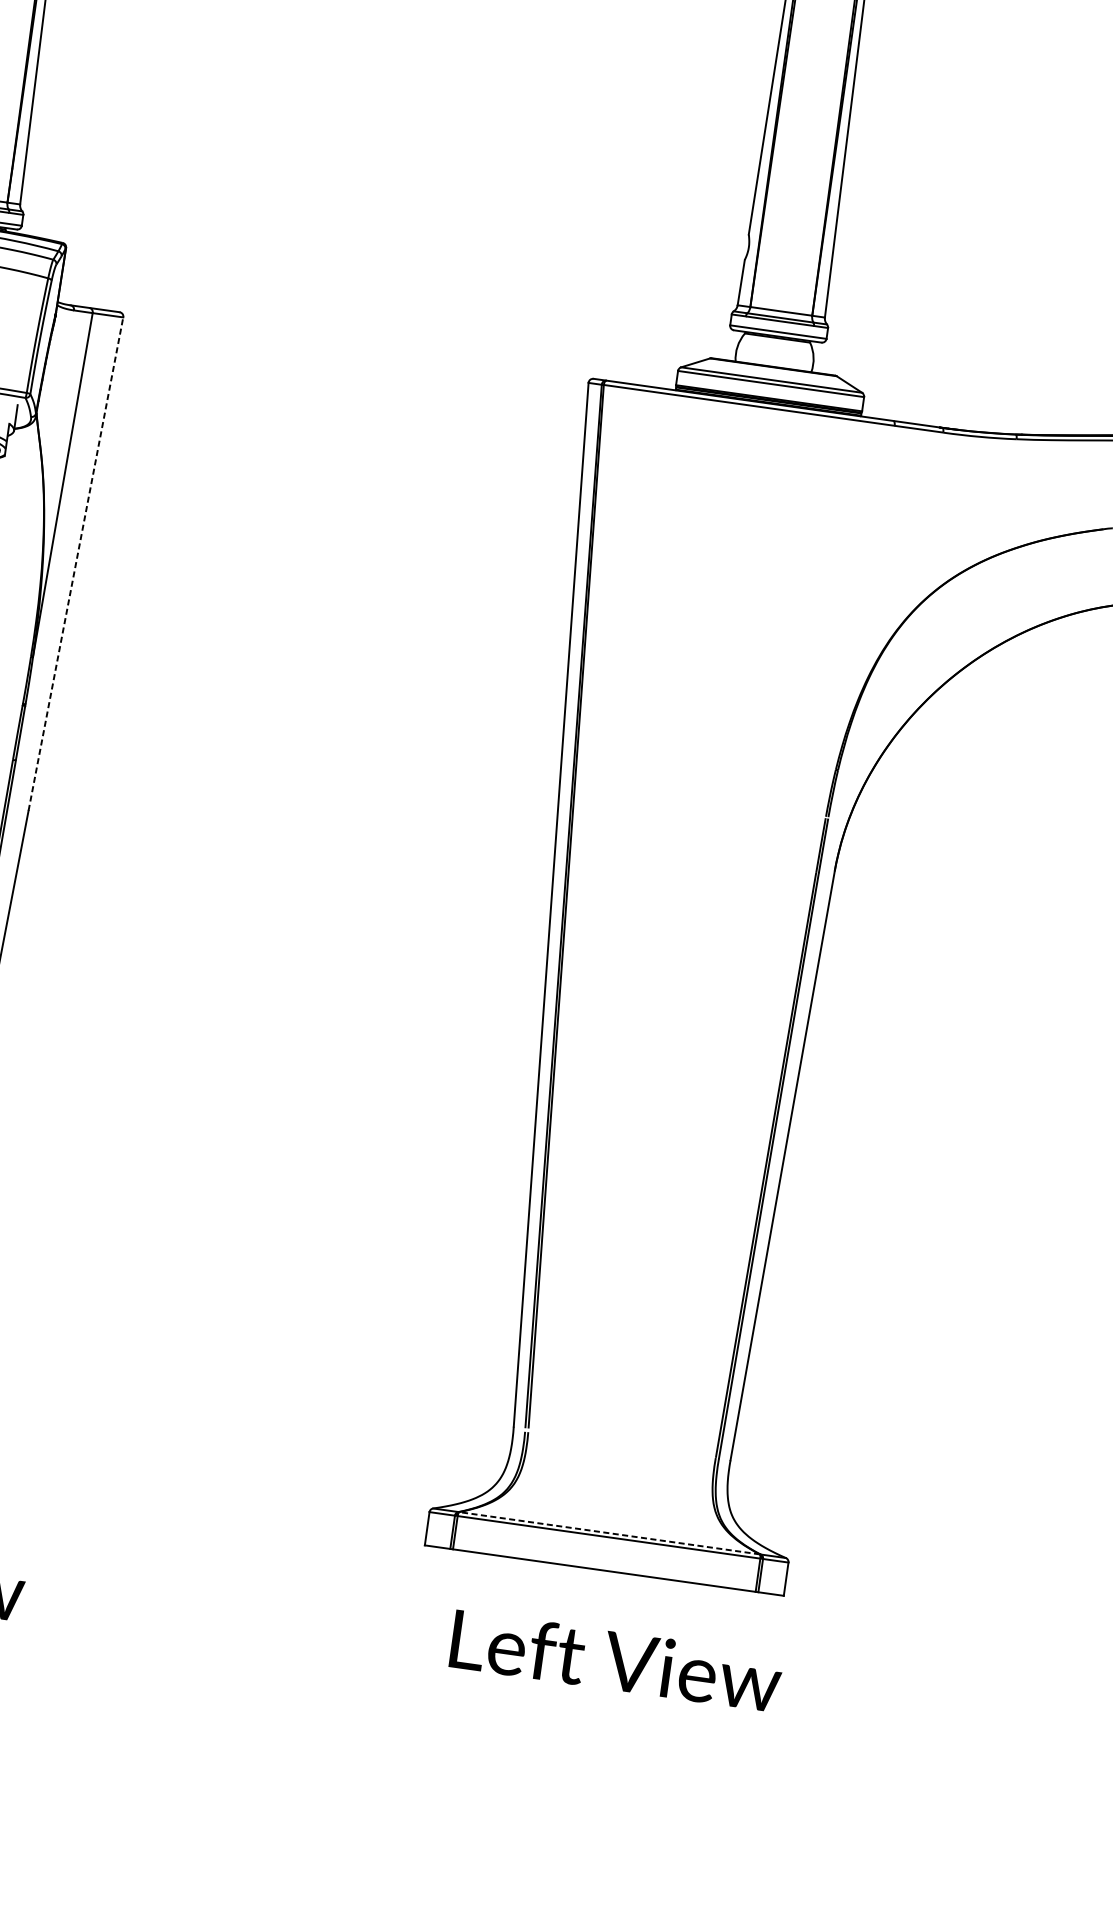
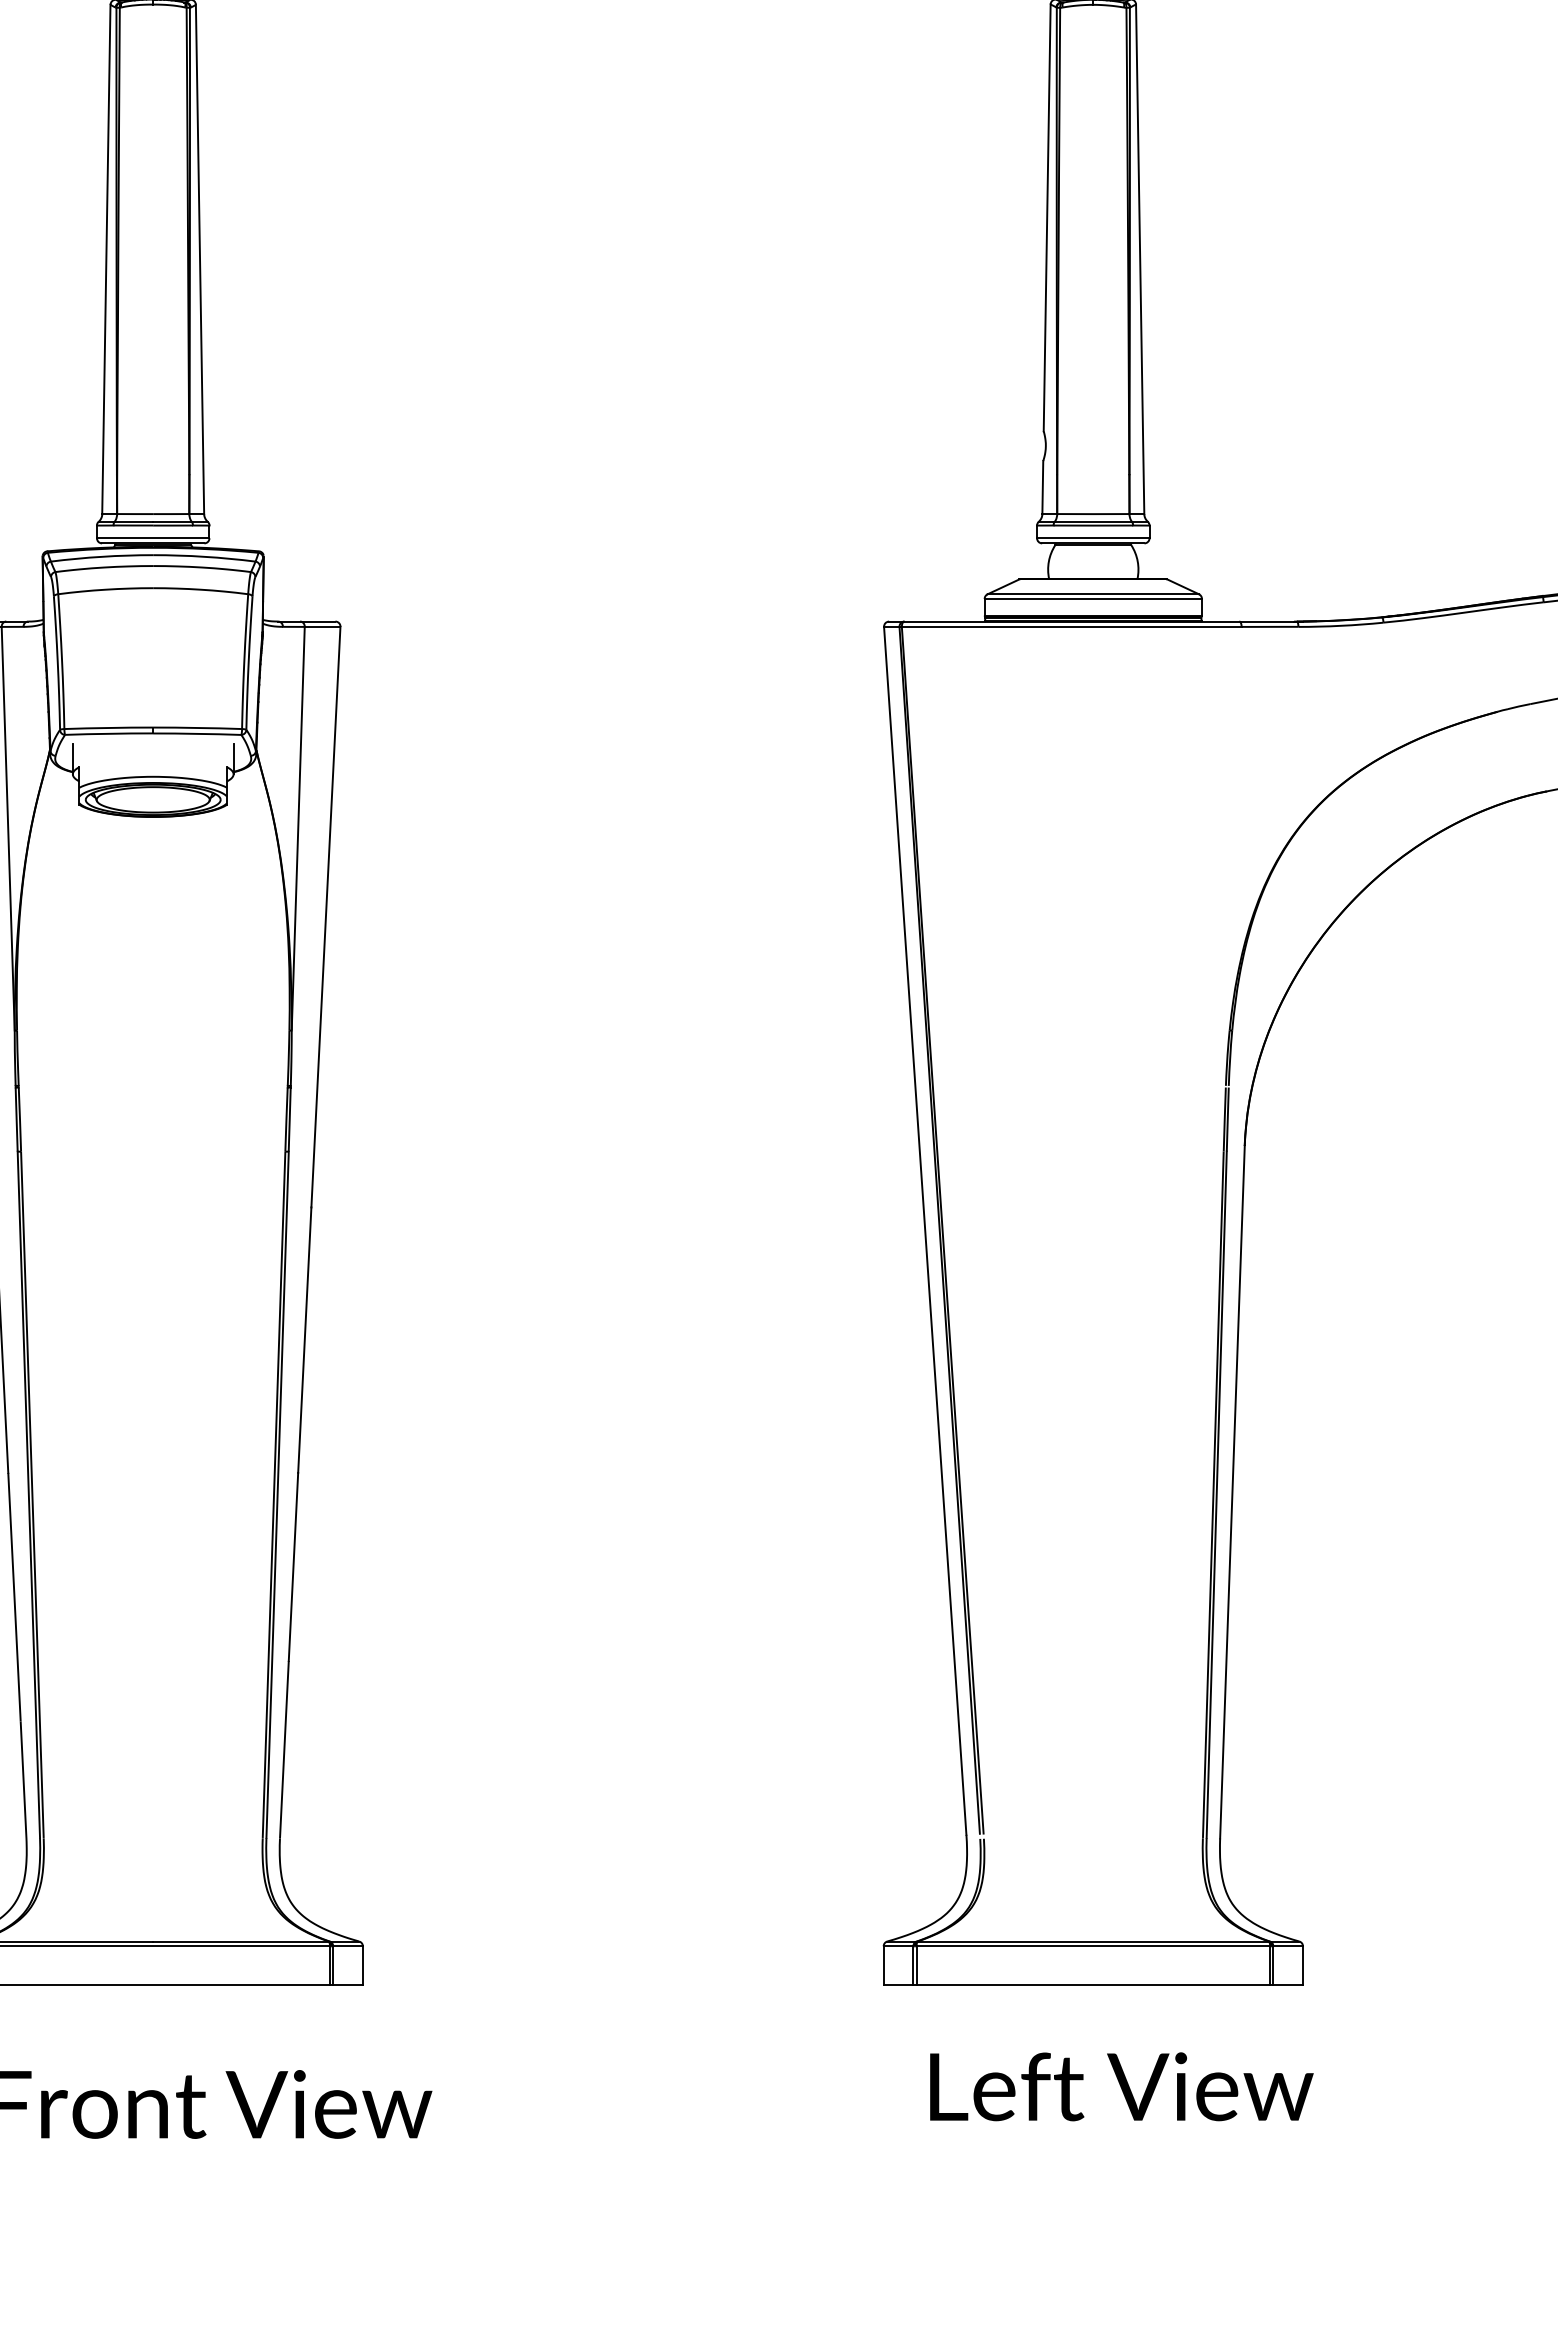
line: (75, 564) -> (325, 917), dashed -> solid
line: (609, 1533) -> (1093, 1941), dashed -> solid

